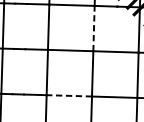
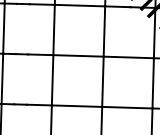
line: (94, 28) -> (104, 31), dashed -> solid
line: (68, 96) -> (76, 106), dashed -> solid

